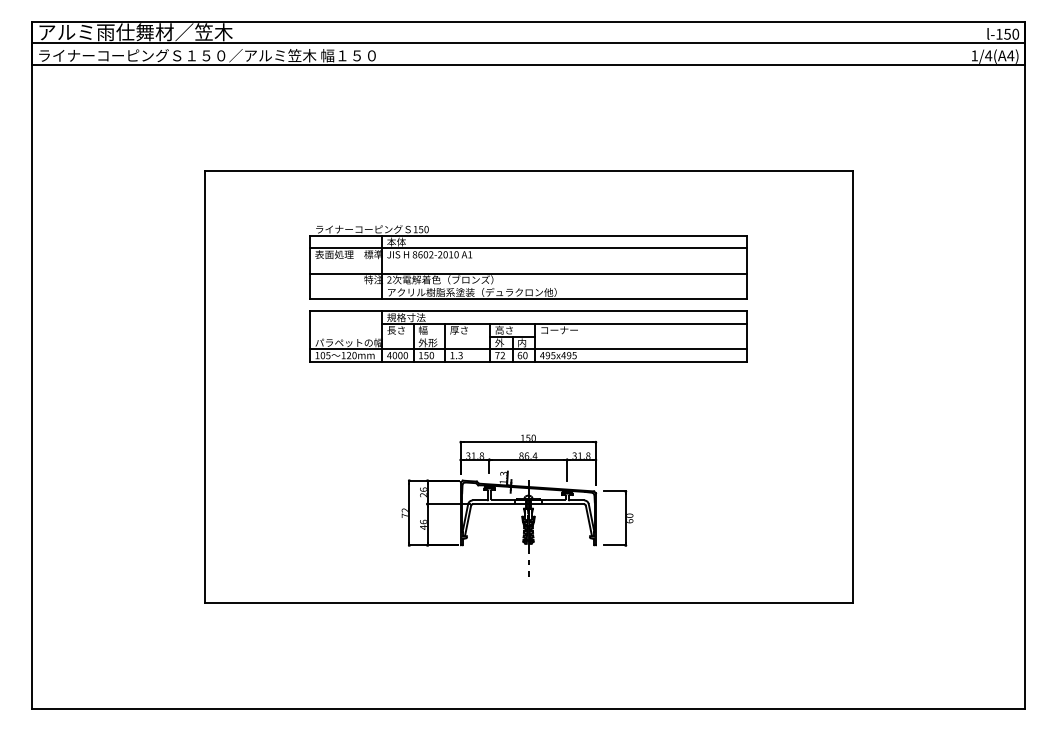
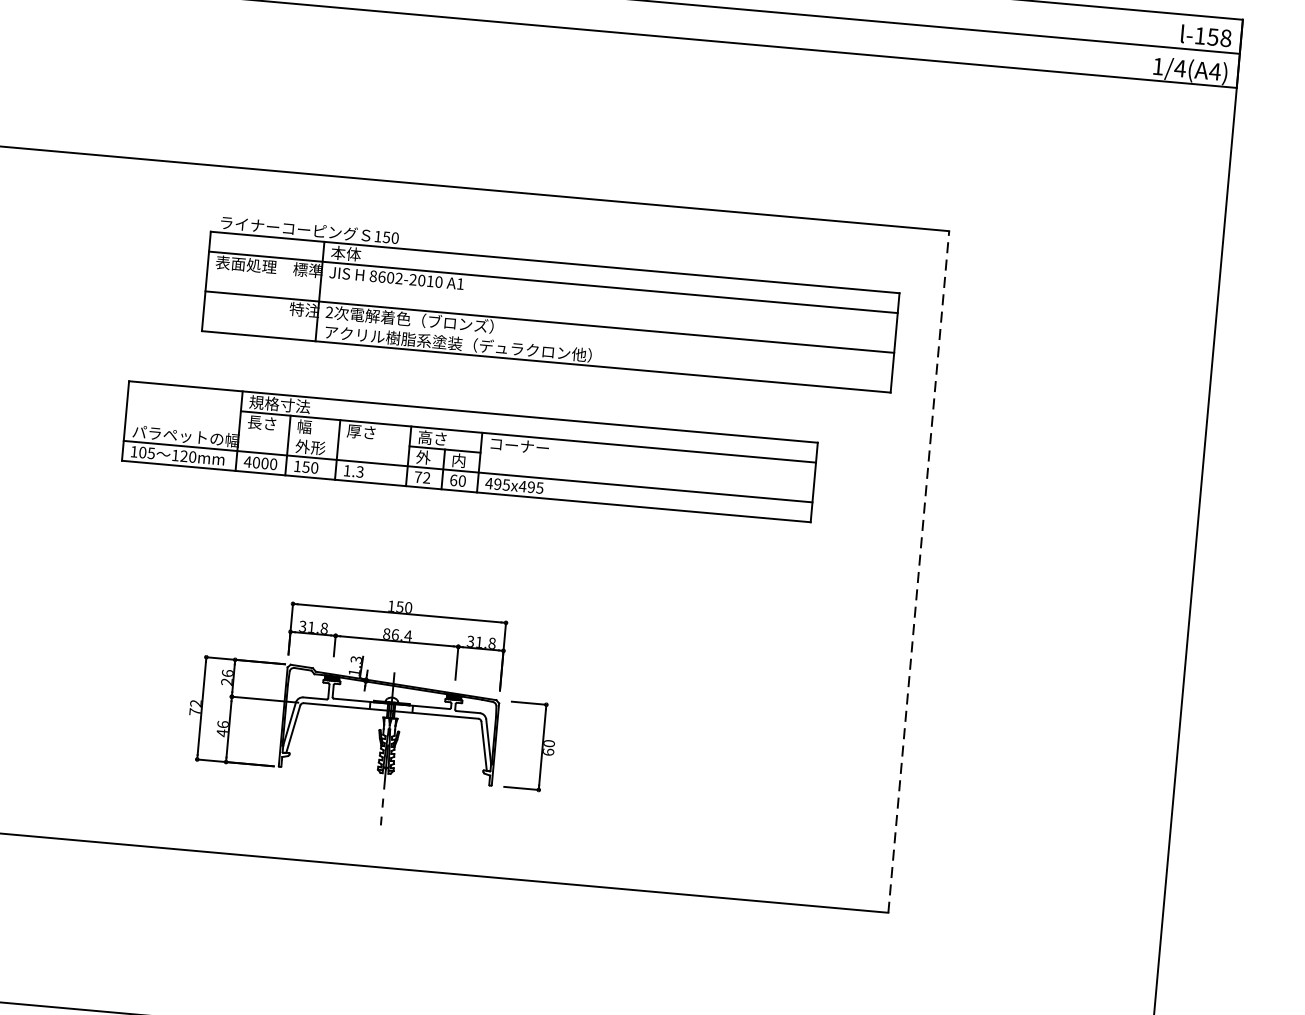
text: (1015, 34) -> (1225, 38), l-150 -> l-158
part: (528, 262) -> (551, 304), moved
part: (528, 336) -> (469, 451), moved
line: (852, 387) -> (918, 572), solid -> dashed

